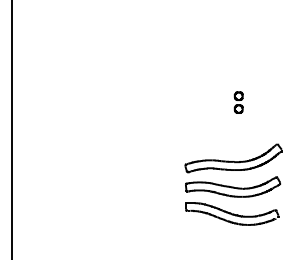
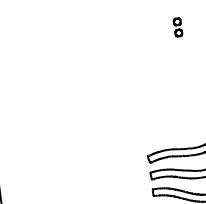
part: (238, 102) -> (177, 27), moved

